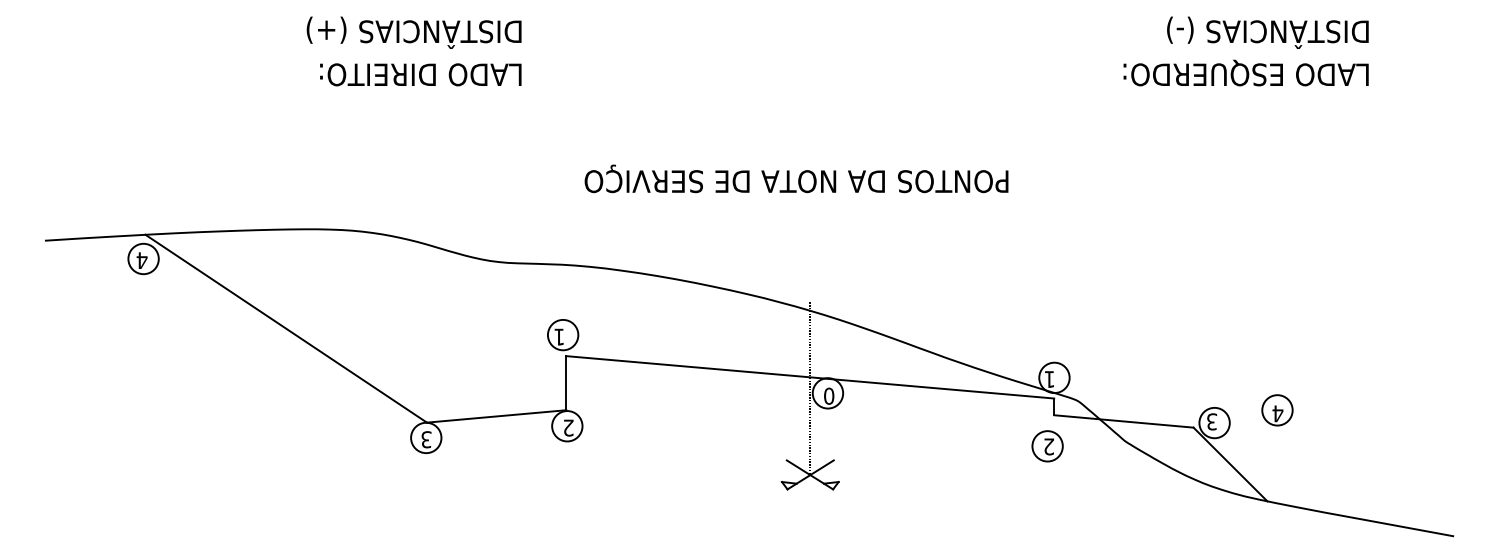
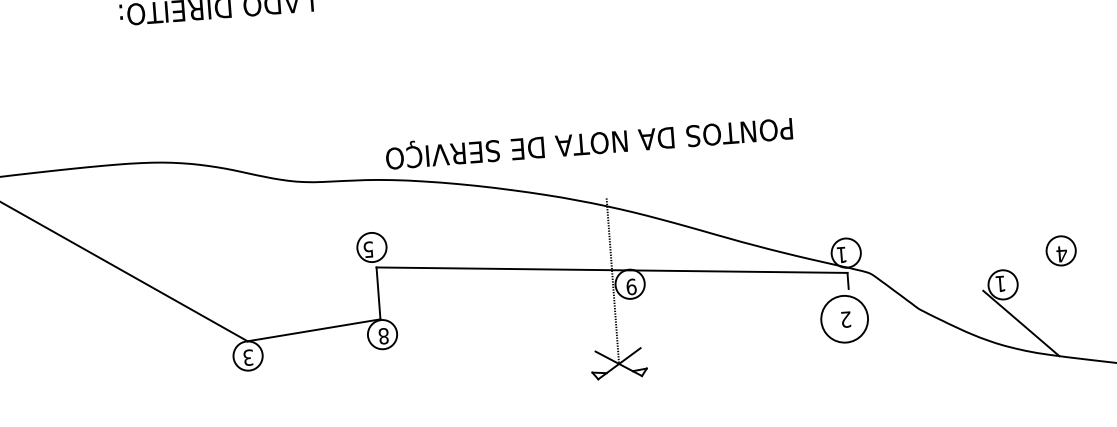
text: (796, 178) -> (589, 140), moved
text: (559, 336) -> (368, 249), 1 -> 5
text: (829, 395) -> (631, 286), 0 -> 9
part: (1277, 410) -> (1061, 251), moved
line: (1123, 421) -> (915, 289), removed
text: (1212, 421) -> (1000, 283), 3 -> 1
text: (568, 427) -> (383, 335), 2 -> 8
circle: (1047, 446) -> (844, 319), size x1.6

